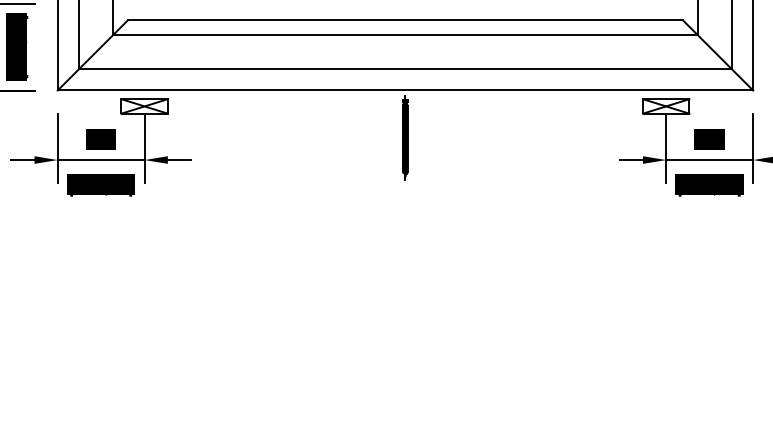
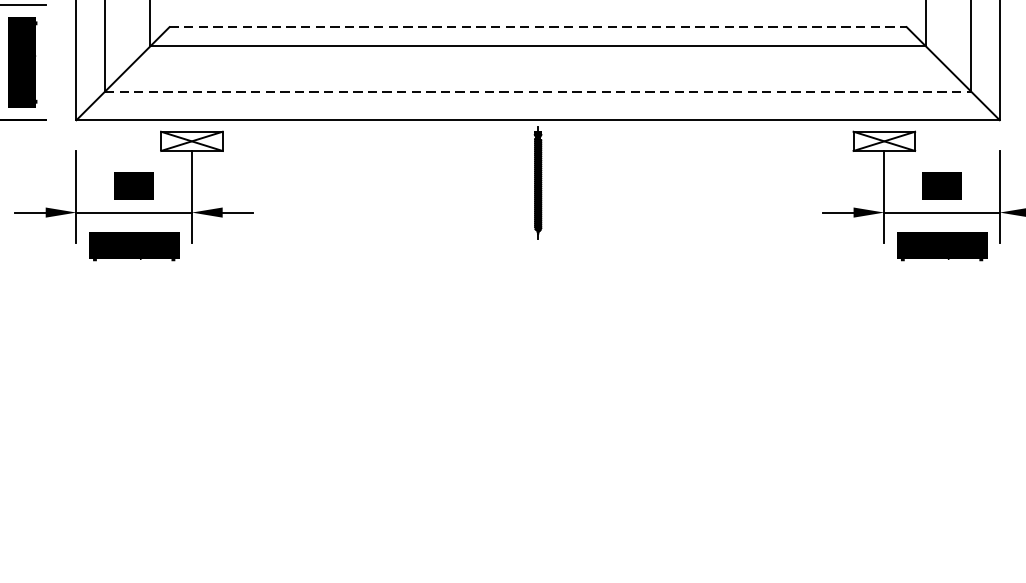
line: (405, 20) -> (538, 27), solid -> dashed
line: (405, 69) -> (538, 92), solid -> dashed

